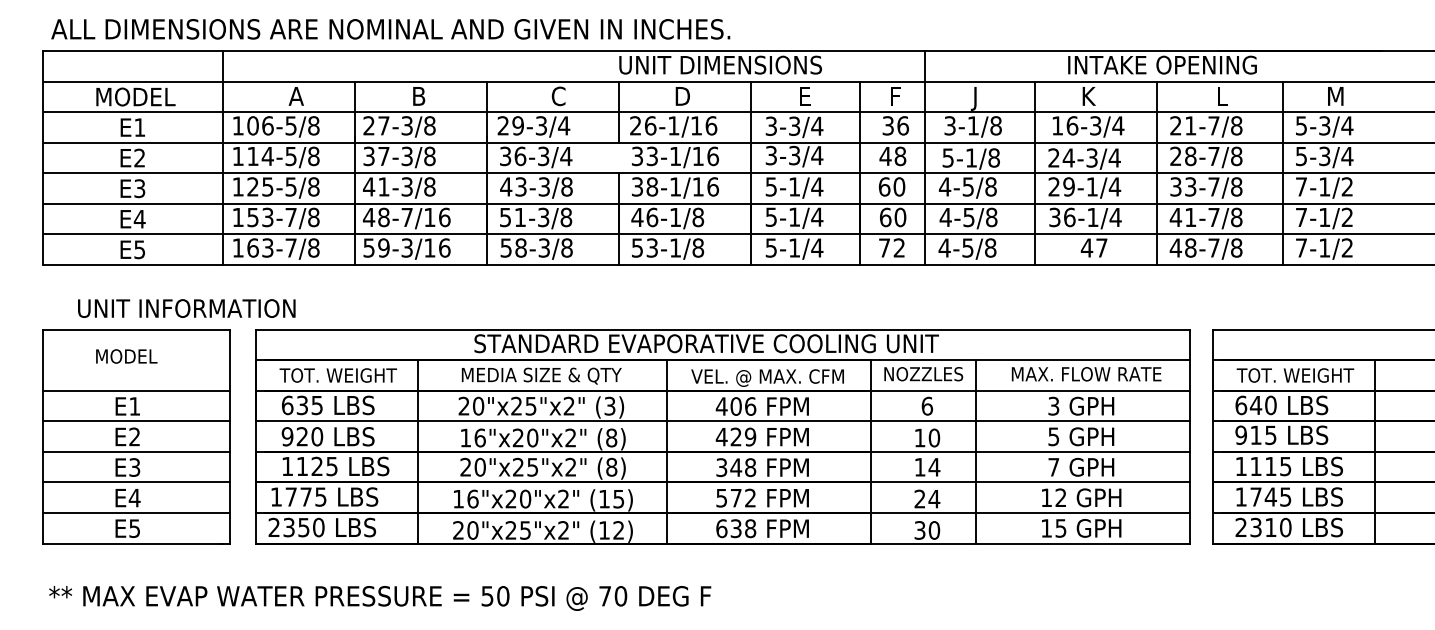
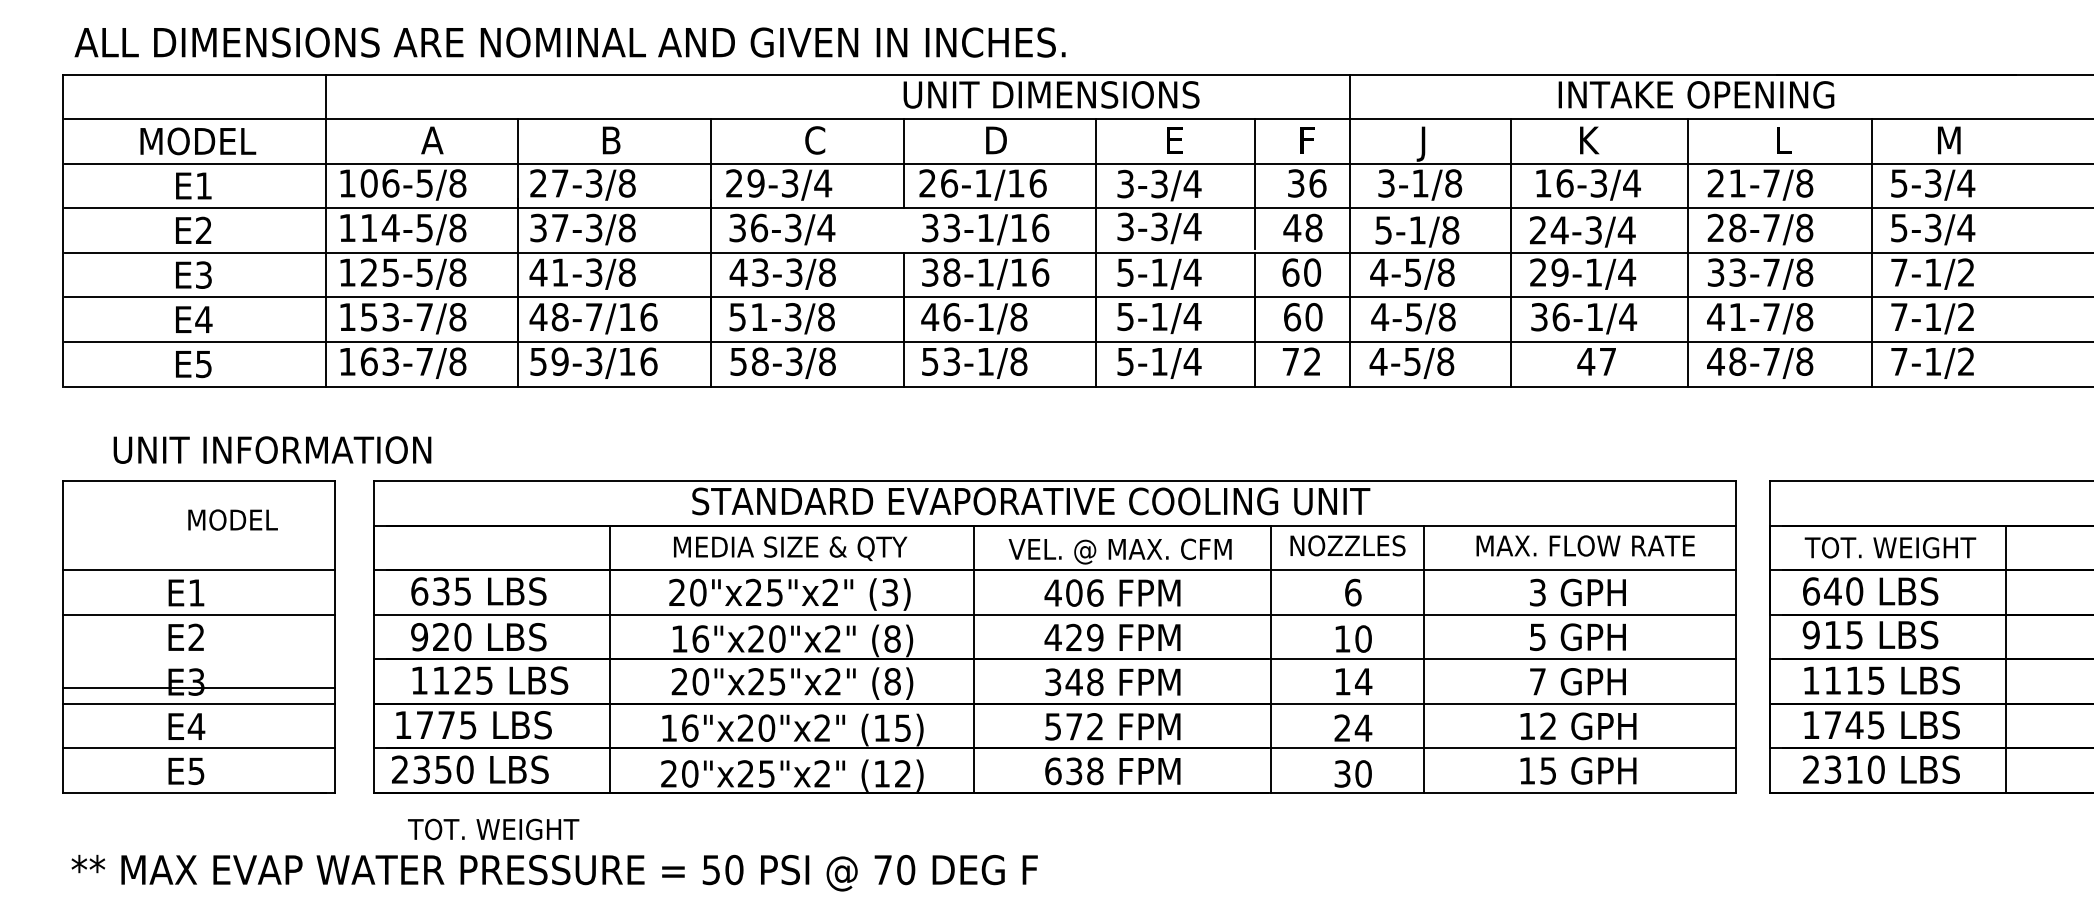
text: (126, 356) -> (232, 520), moved
text: (337, 375) -> (492, 829), moved
line: (136, 451) -> (199, 687), moved

